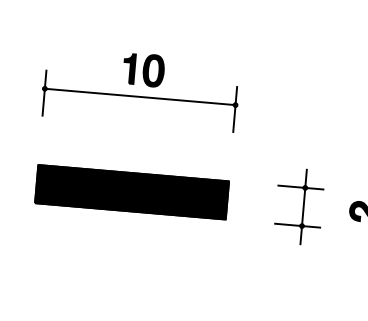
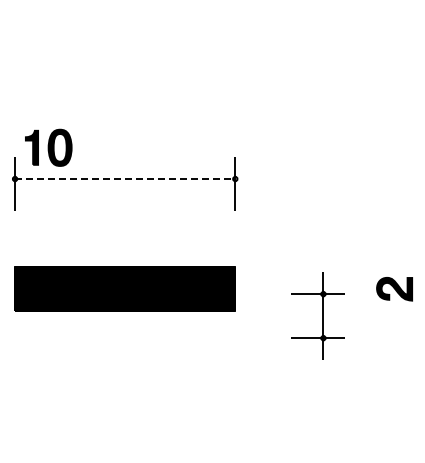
part: (143, 69) -> (48, 147), moved
line: (140, 97) -> (125, 179), solid -> dashed
part: (298, 205) -> (317, 315), moved

